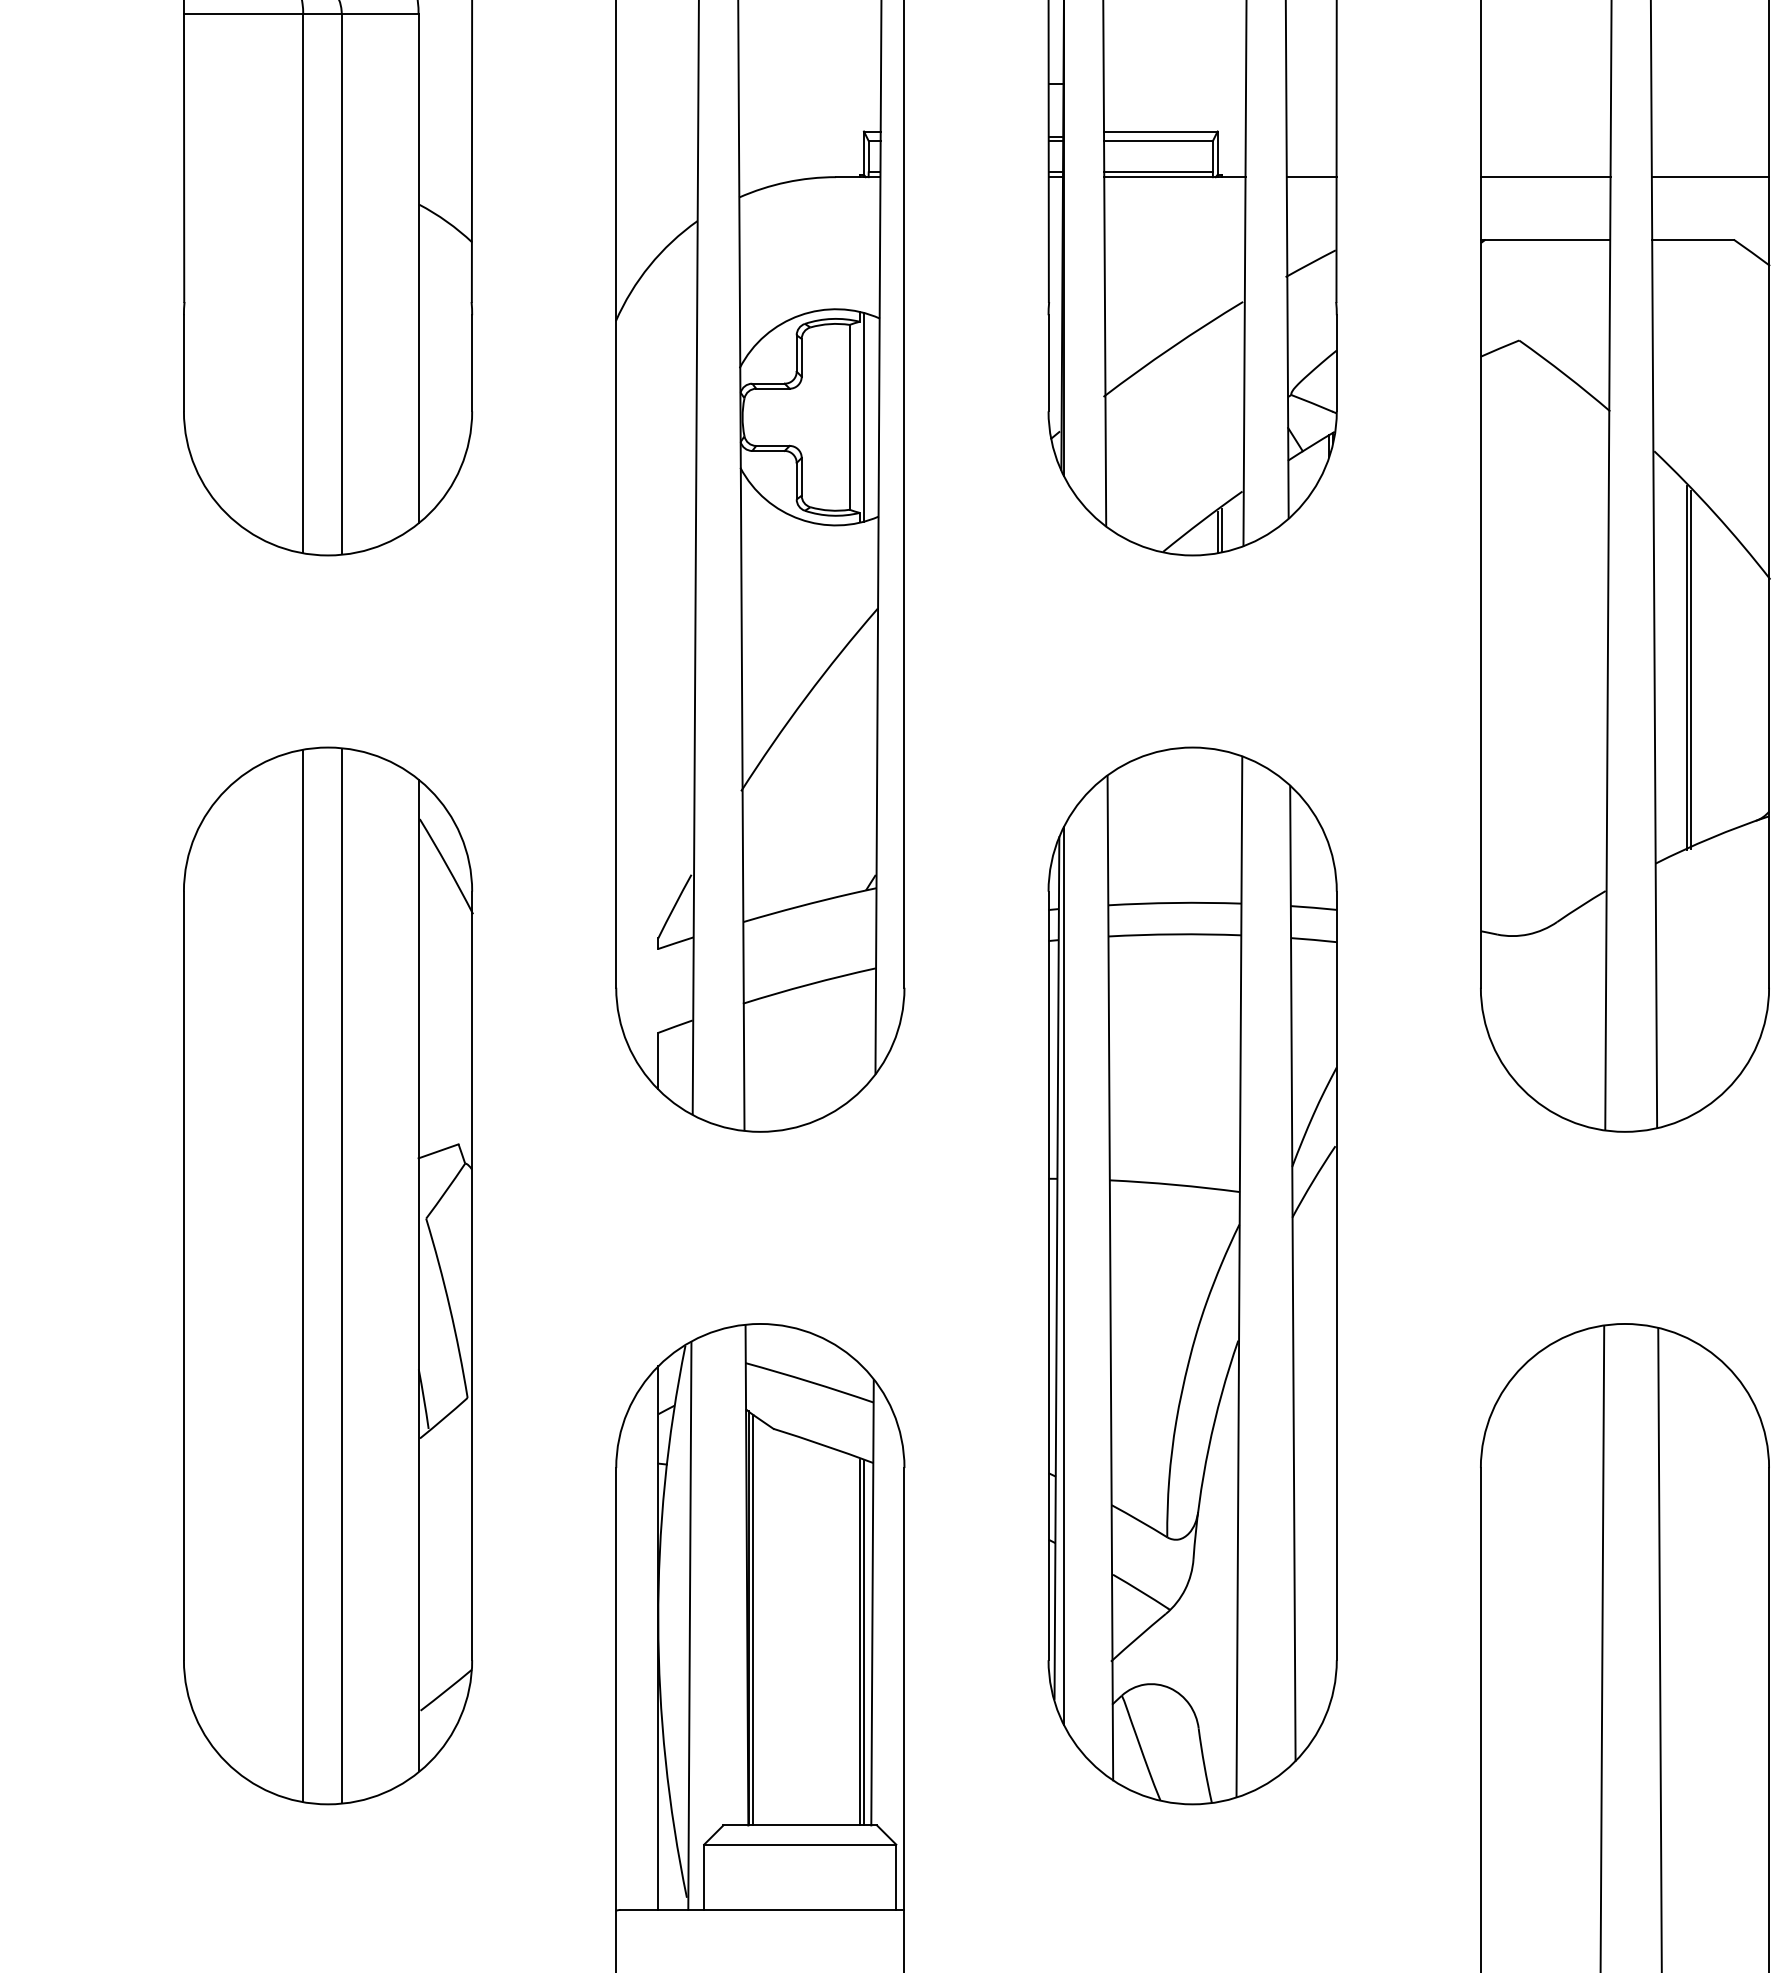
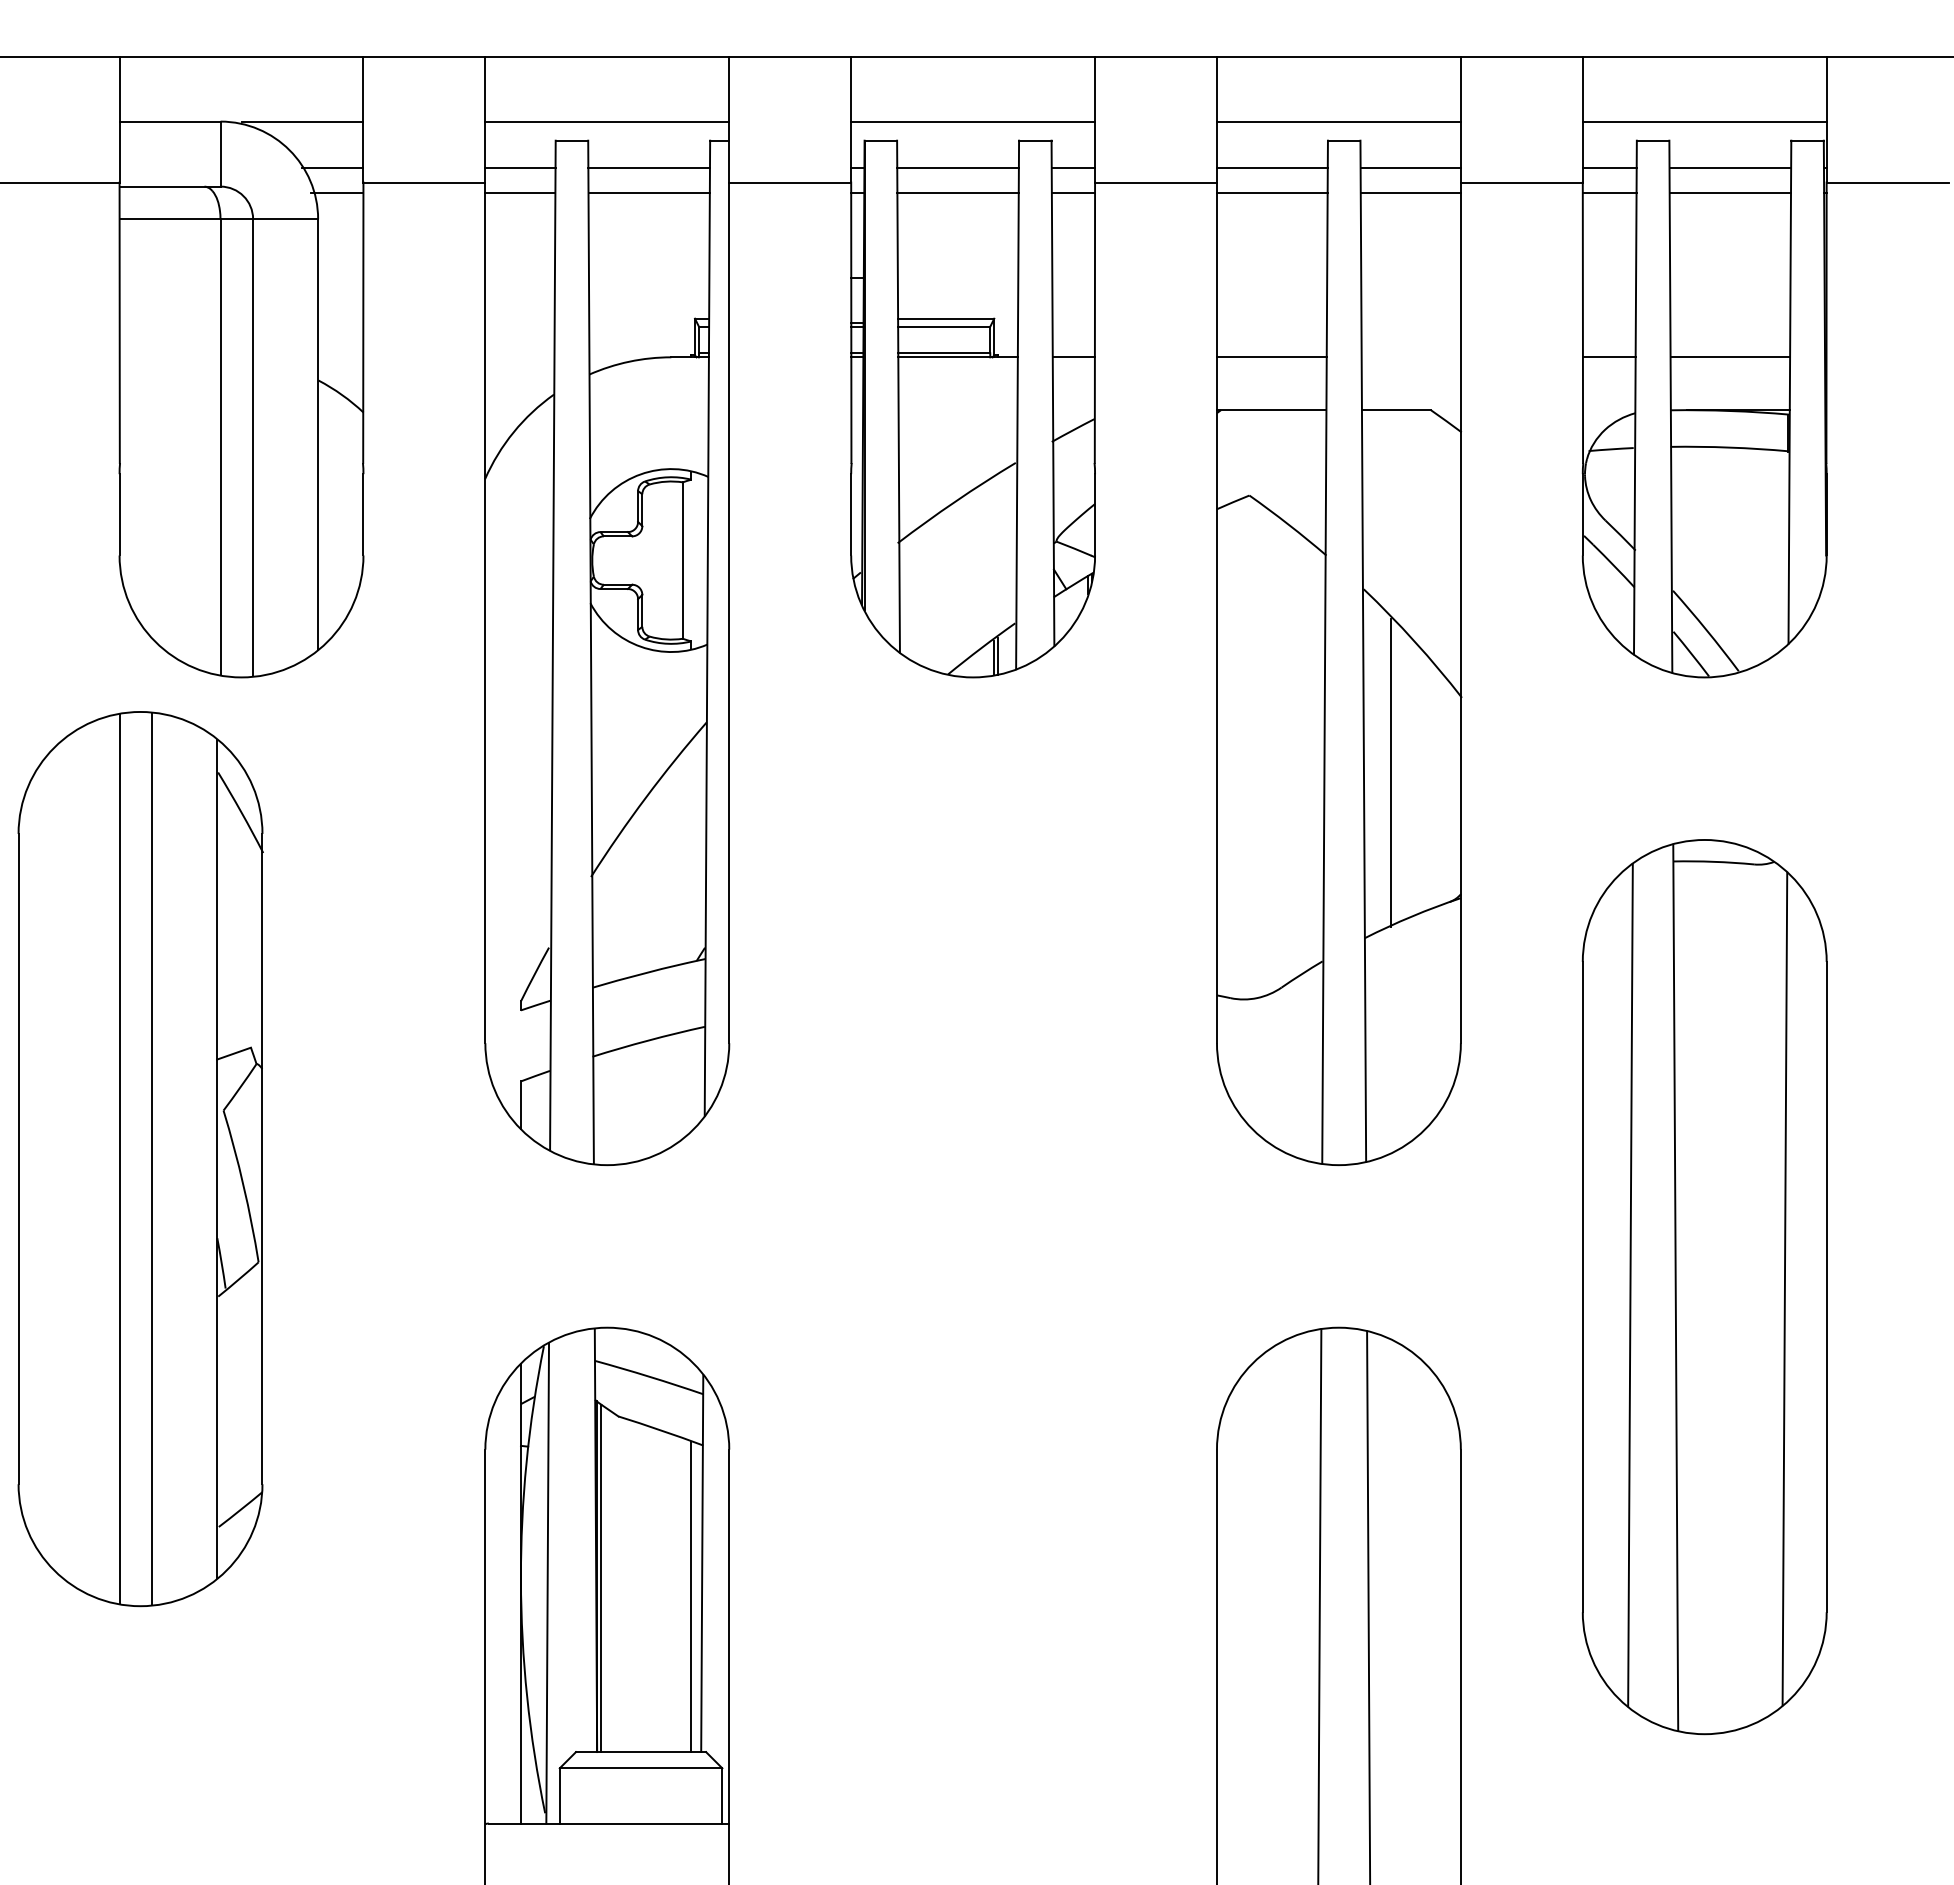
line: (1709, 177) -> (1410, 357), removed
line: (863, 417) -> (694, 560), removed
line: (1690, 668) -> (1394, 773), removed
part: (328, 1276) -> (140, 1159), moved
part: (1191, 1276) -> (972, 1287), removed
line: (863, 1642) -> (694, 1597), removed

